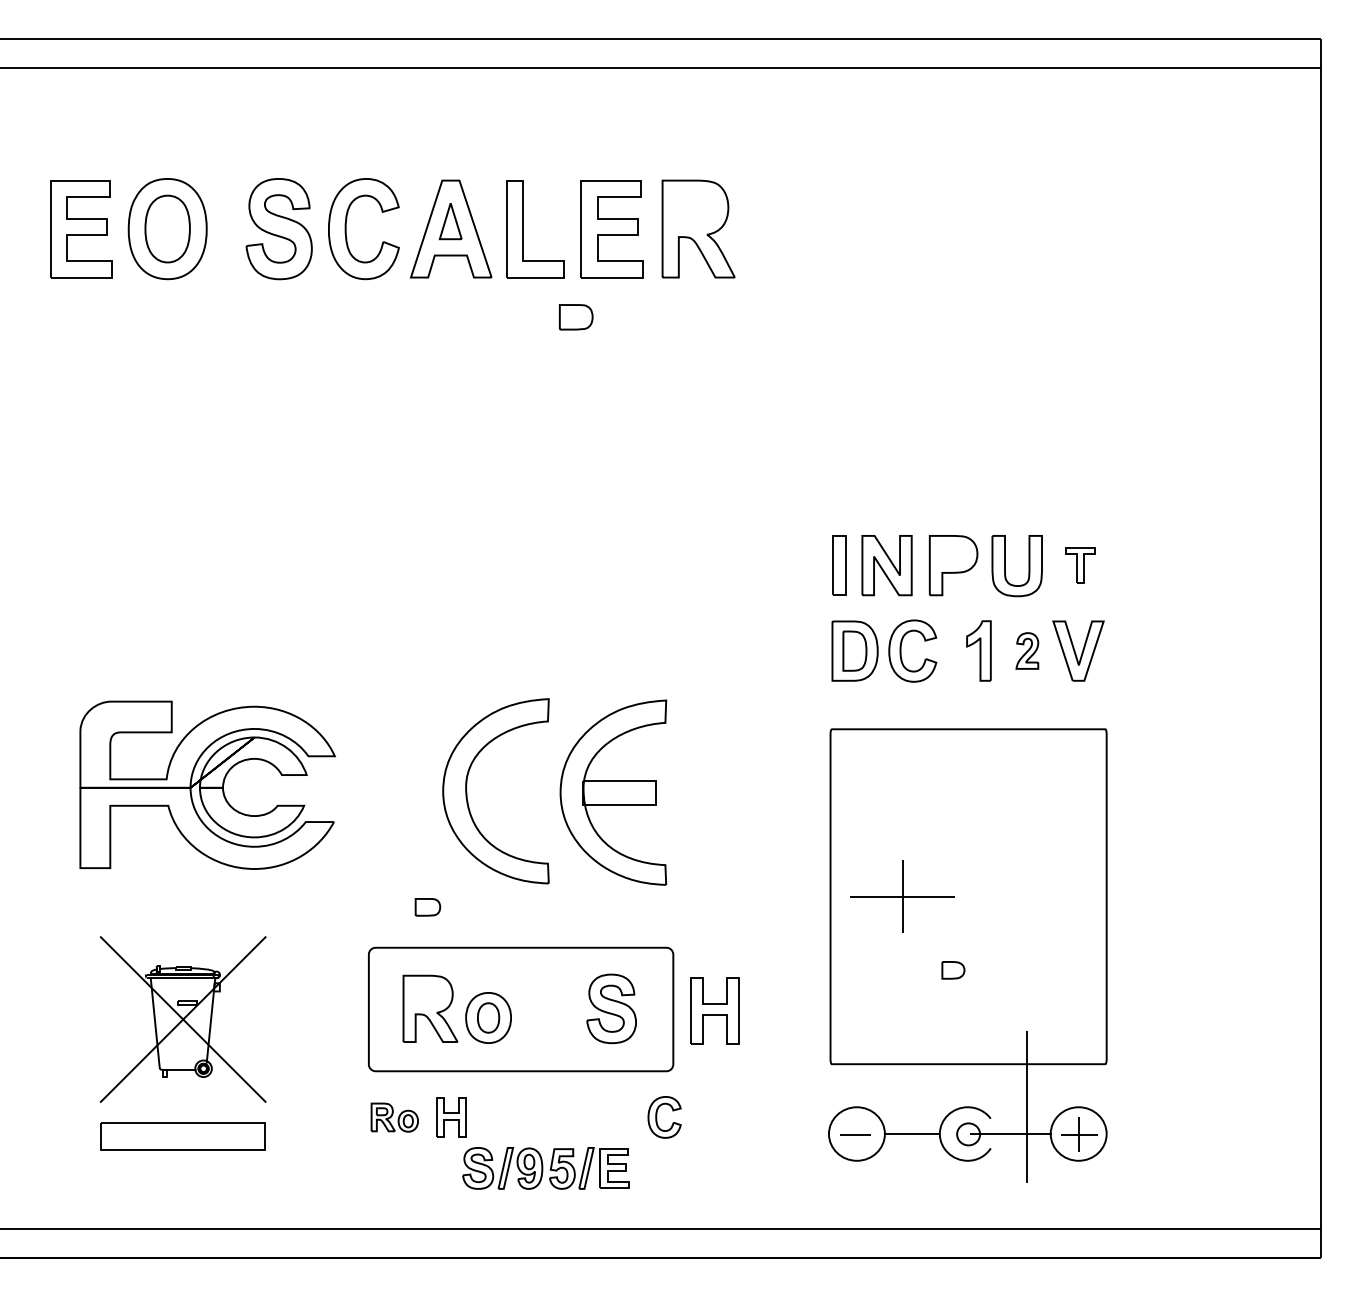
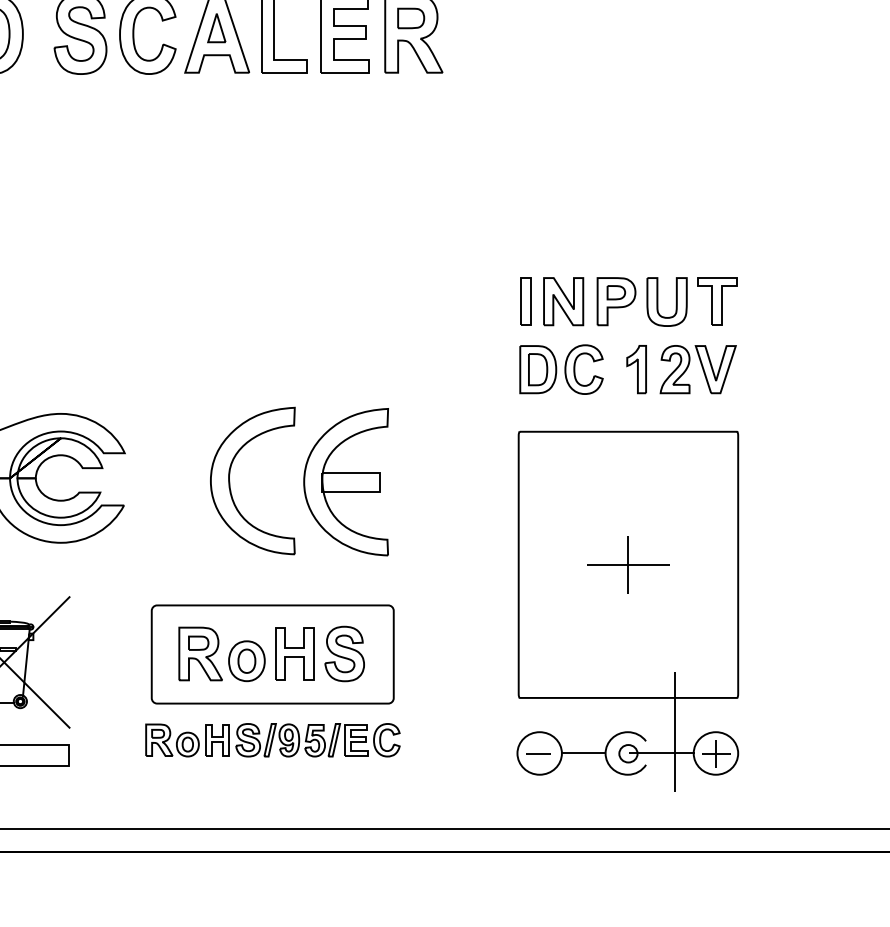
part: (576, 317) -> (411, 18), moved
part: (1080, 565) -> (717, 301), size x1.67
part: (1027, 650) -> (675, 369), size x1.67
part: (902, 896) -> (628, 564), moved
part: (427, 907) -> (198, 643), moved
part: (953, 970) -> (616, 292), moved
part: (714, 1010) -> (294, 653), moved
part: (394, 1117) -> (172, 740), size x1.43
part: (545, 1168) -> (301, 740), moved

